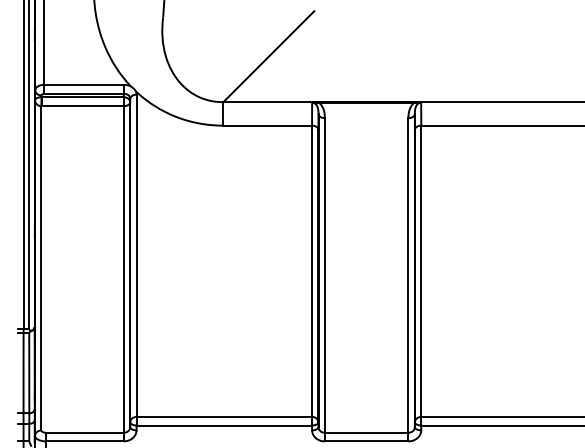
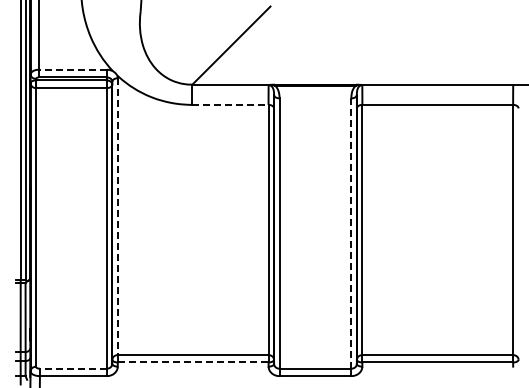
line: (83, 84) -> (72, 69), solid -> dashed
line: (267, 125) -> (230, 104), solid -> dashed
line: (136, 256) -> (117, 217), solid -> dashed
line: (408, 275) -> (351, 233), solid -> dashed
line: (224, 425) -> (193, 362), solid -> dashed
line: (83, 432) -> (72, 368), solid -> dashed

